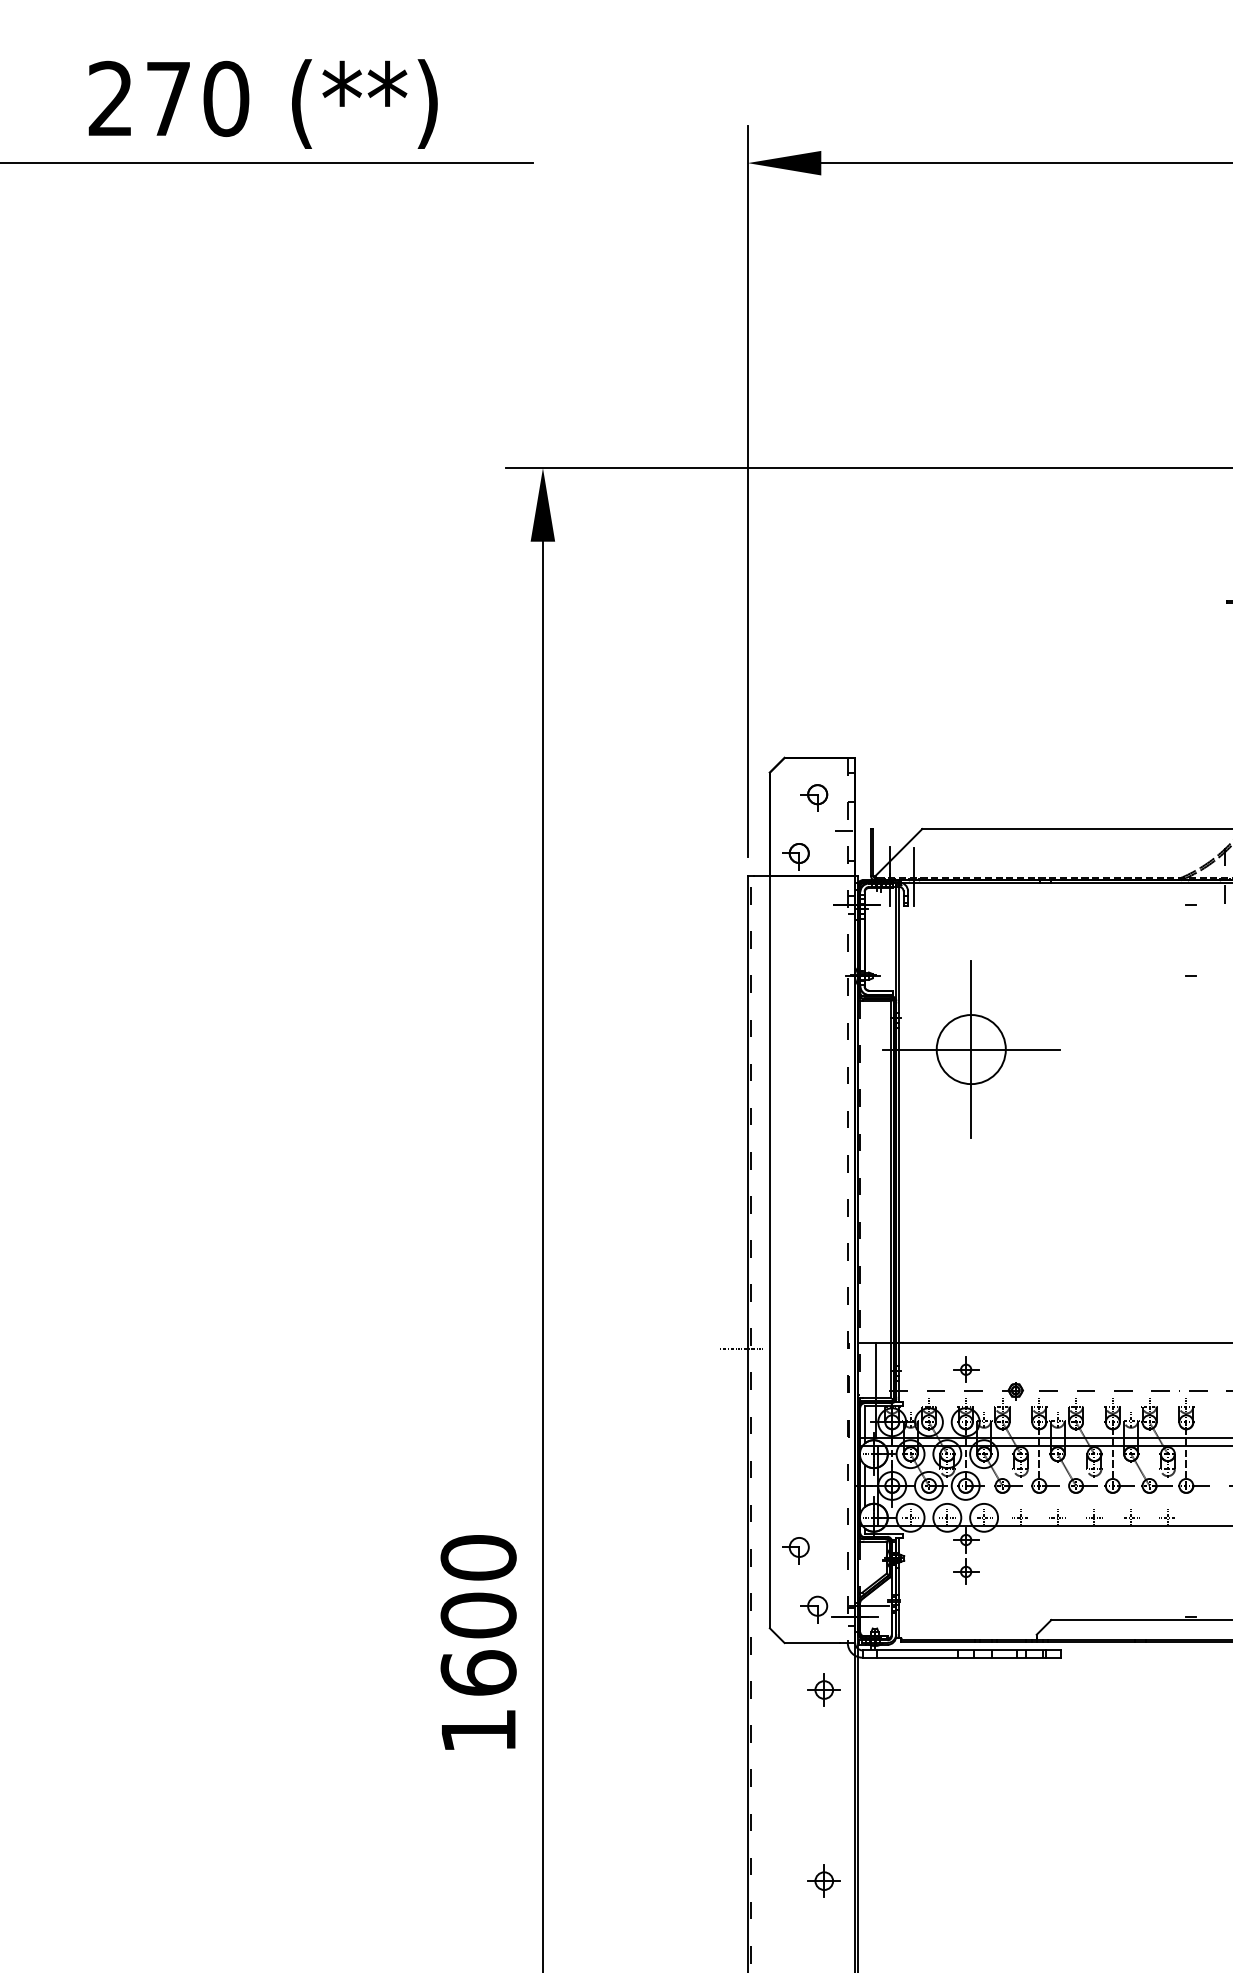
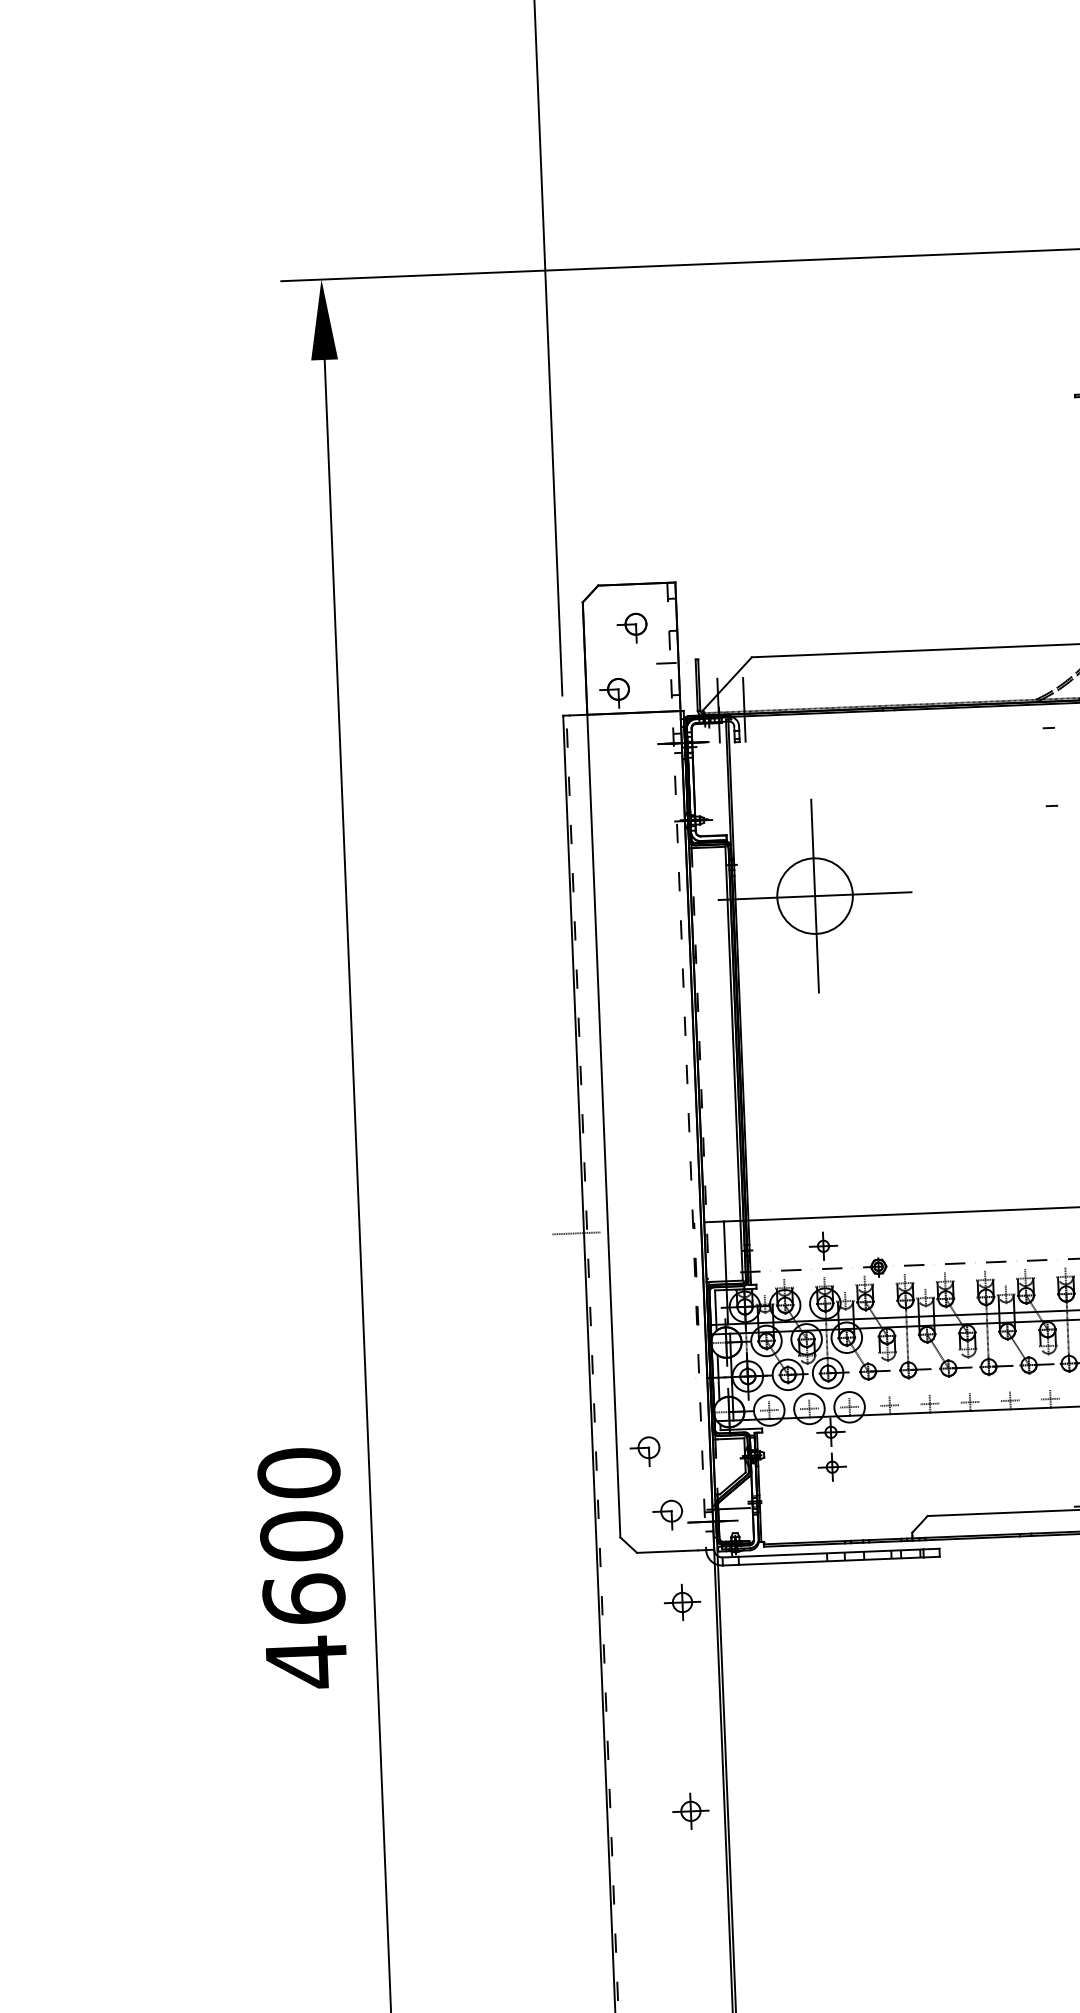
text: (478, 1731) -> (306, 1662), 1600 -> 4600

